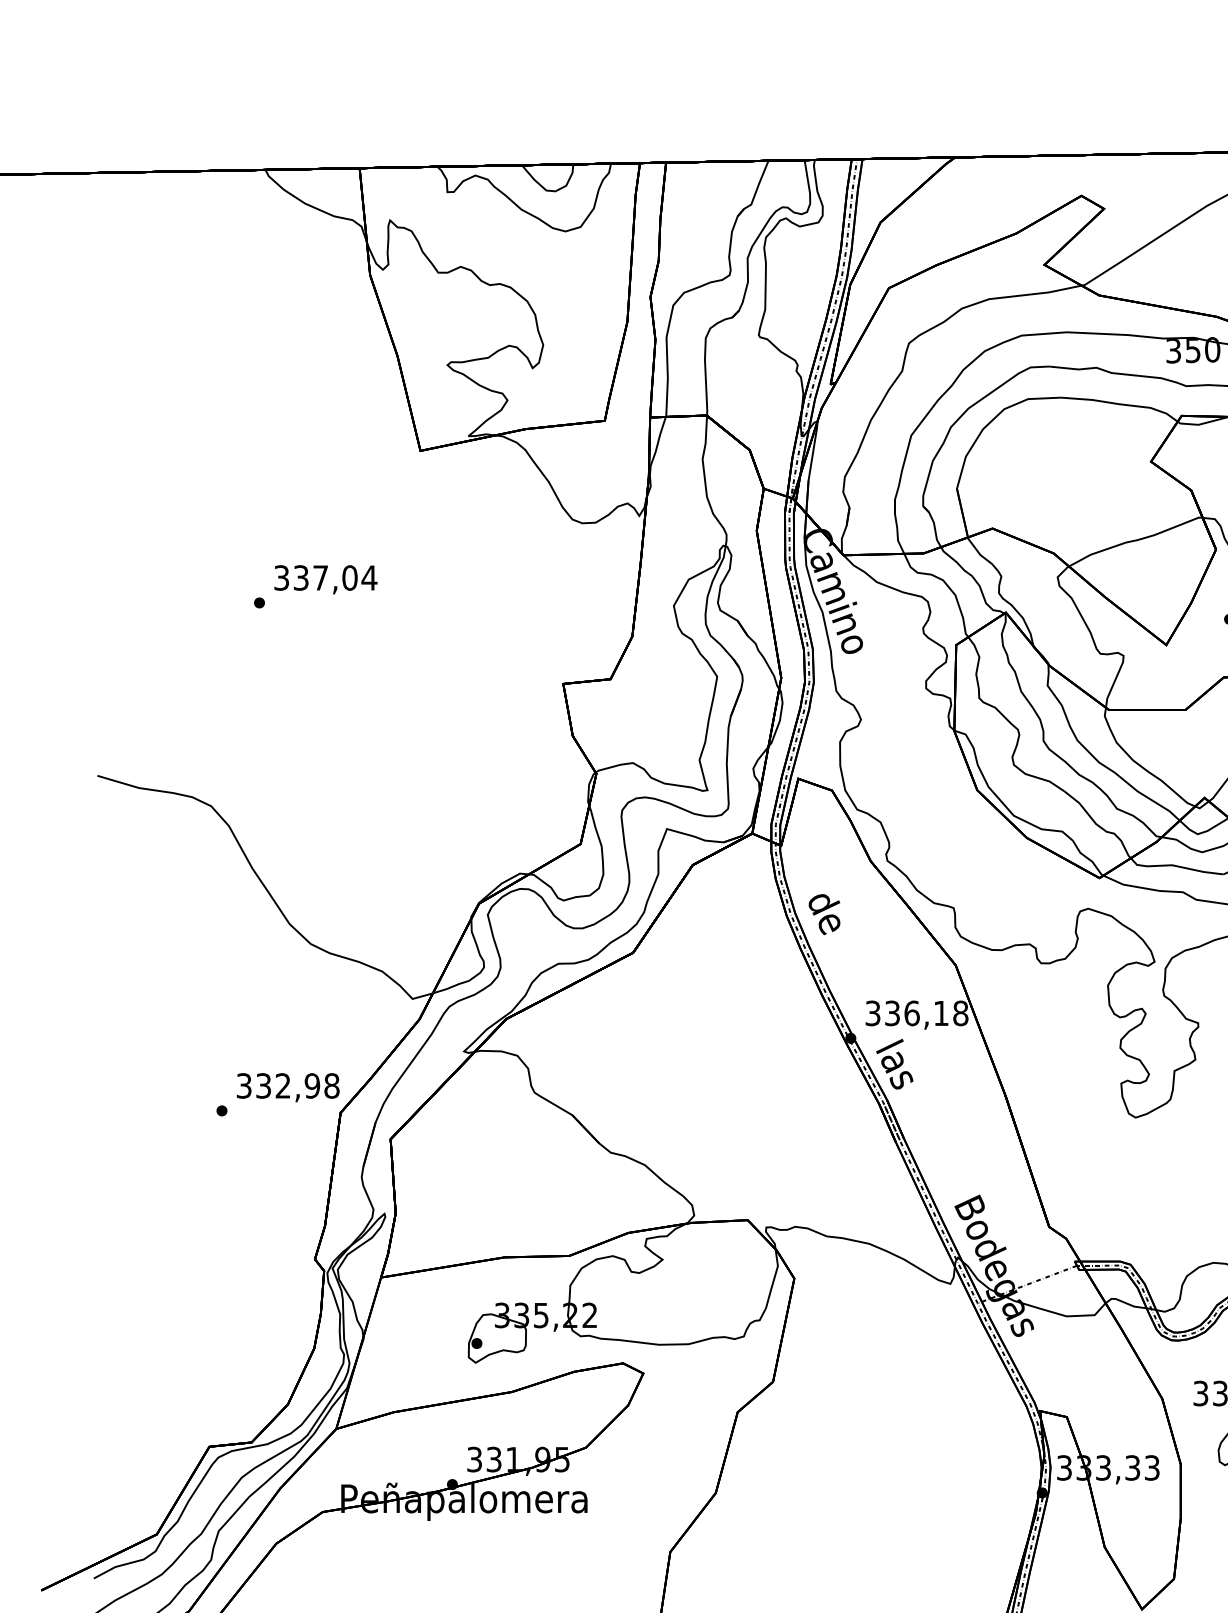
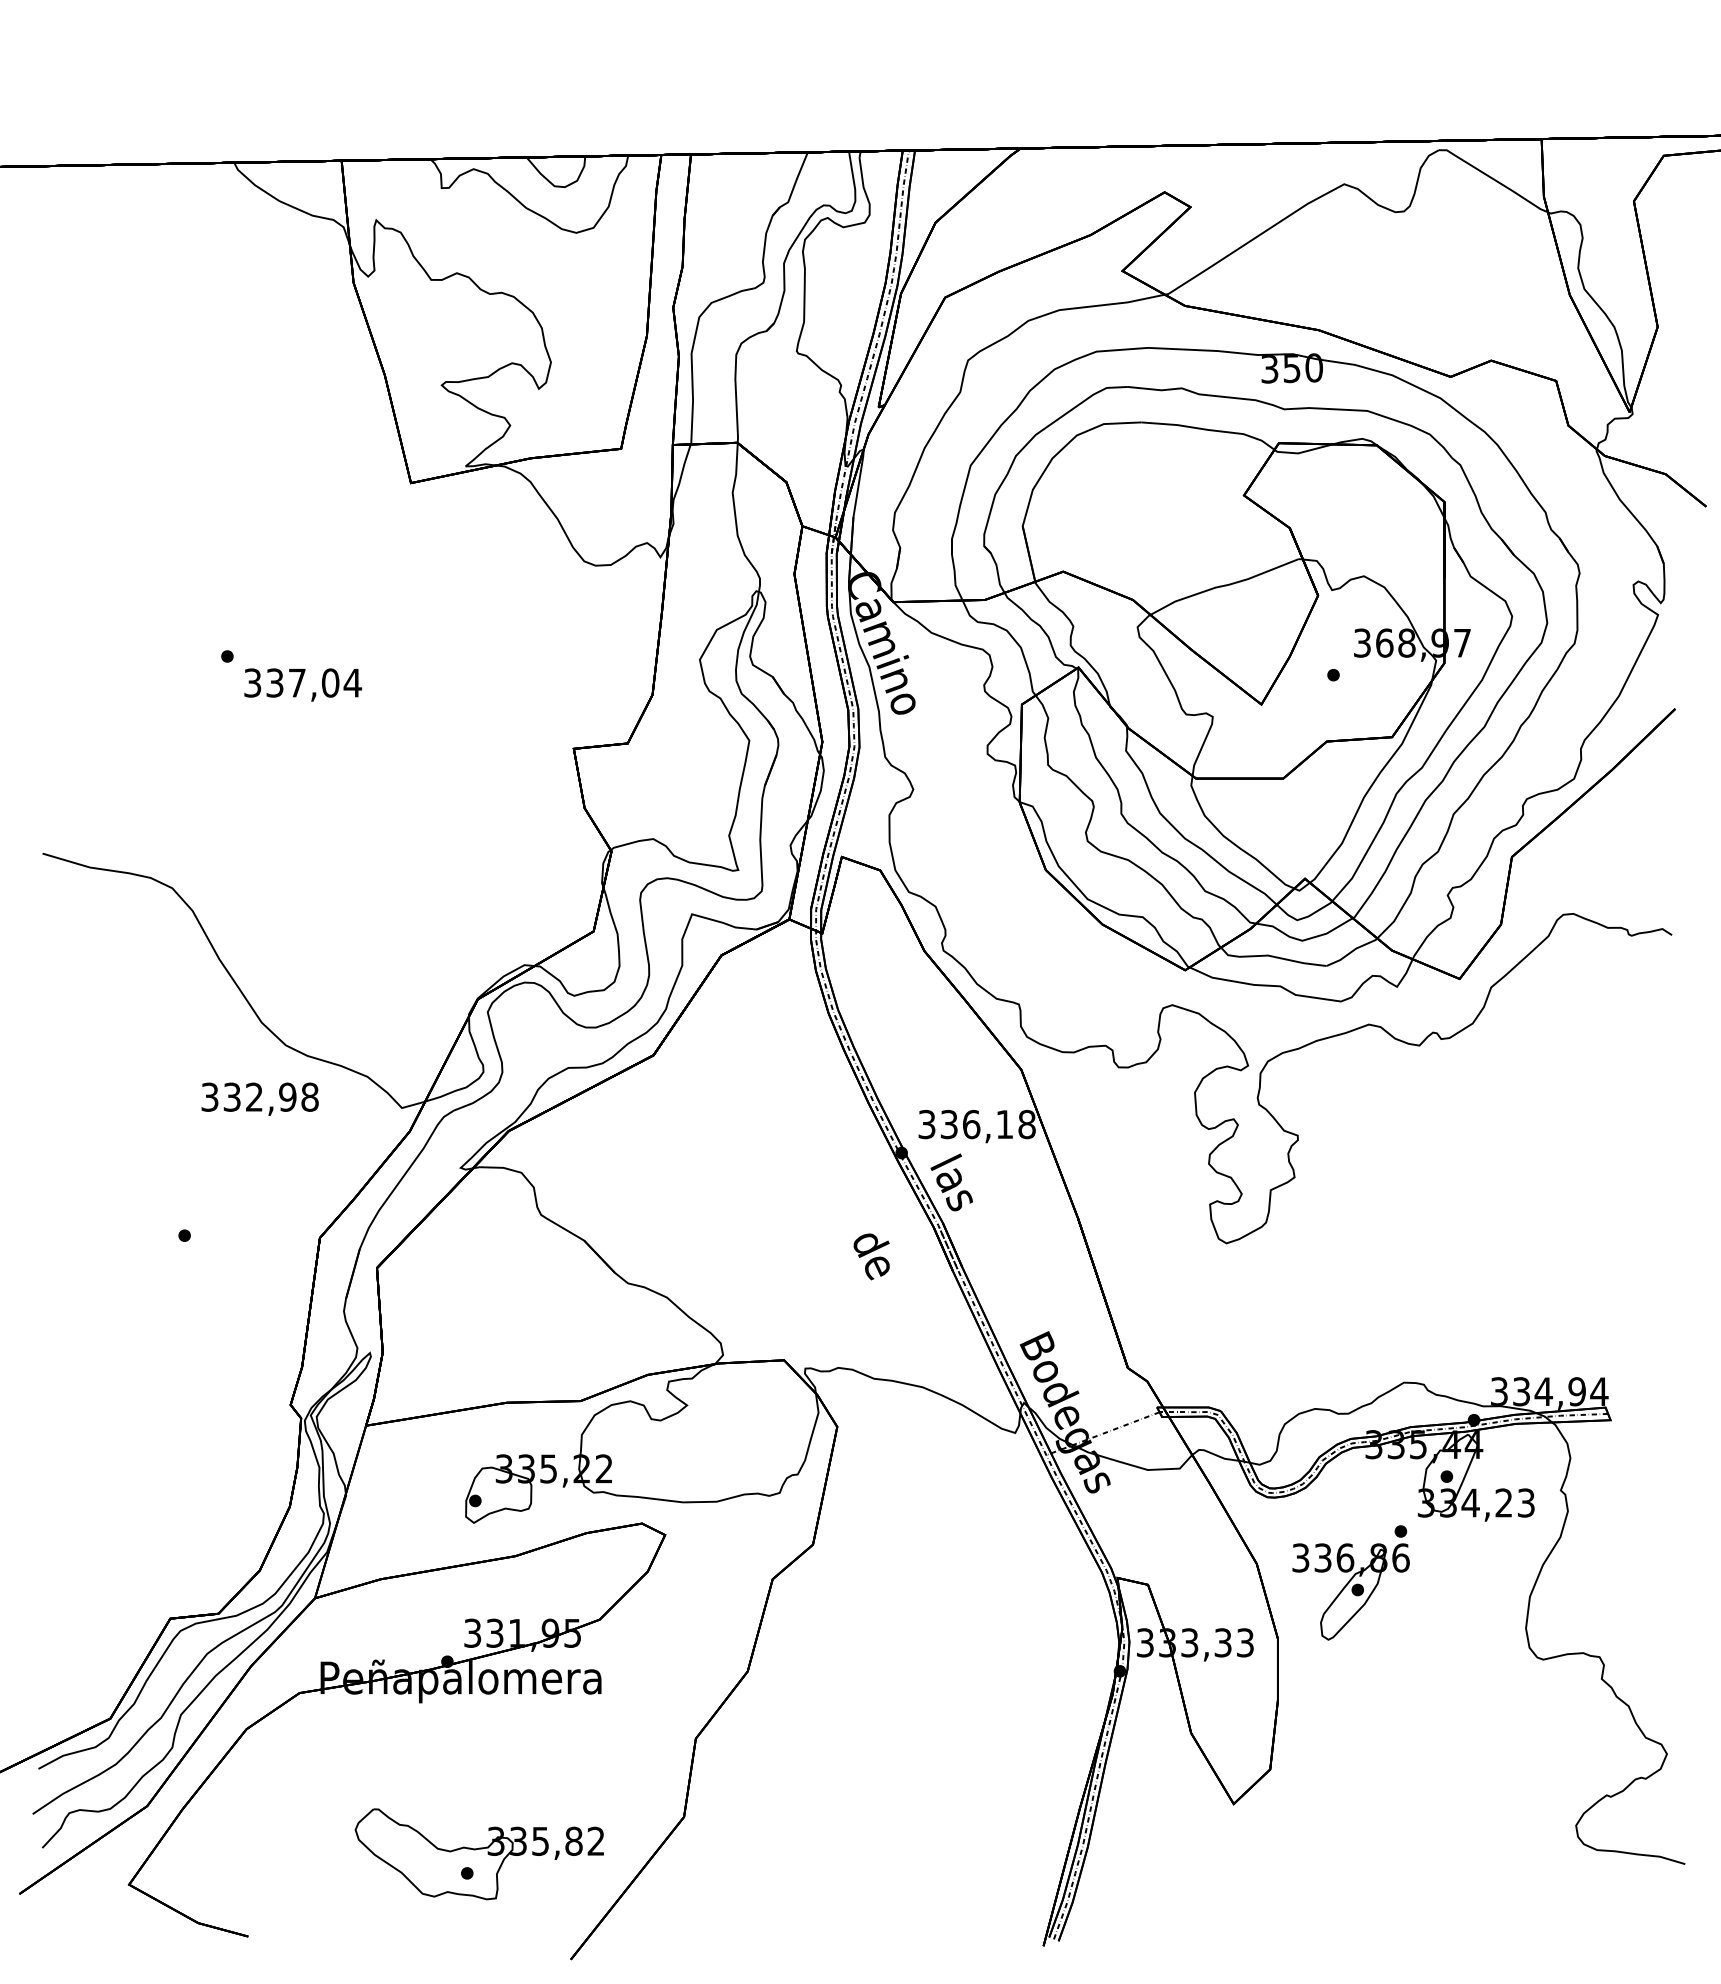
text: (325, 579) -> (302, 684), moved
text: (824, 914) -> (871, 1256), moved
text: (287, 1087) -> (259, 1098), moved

